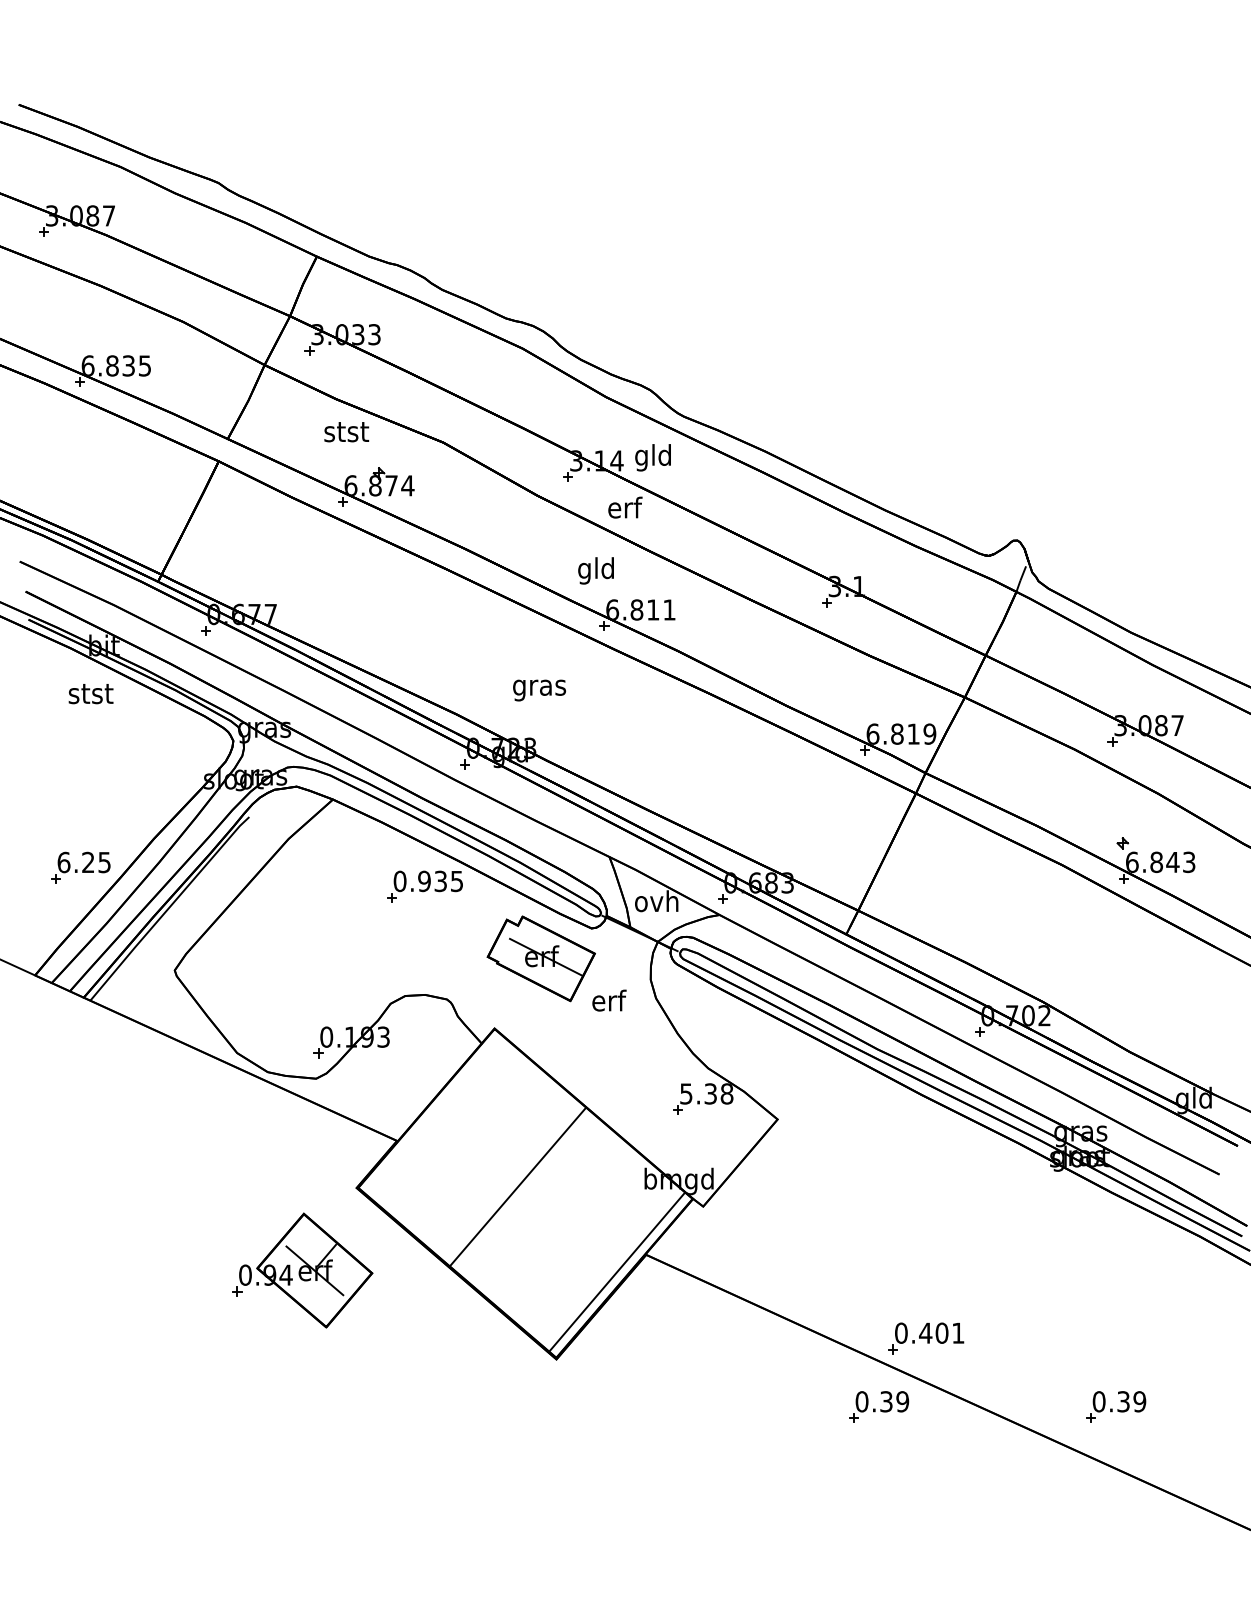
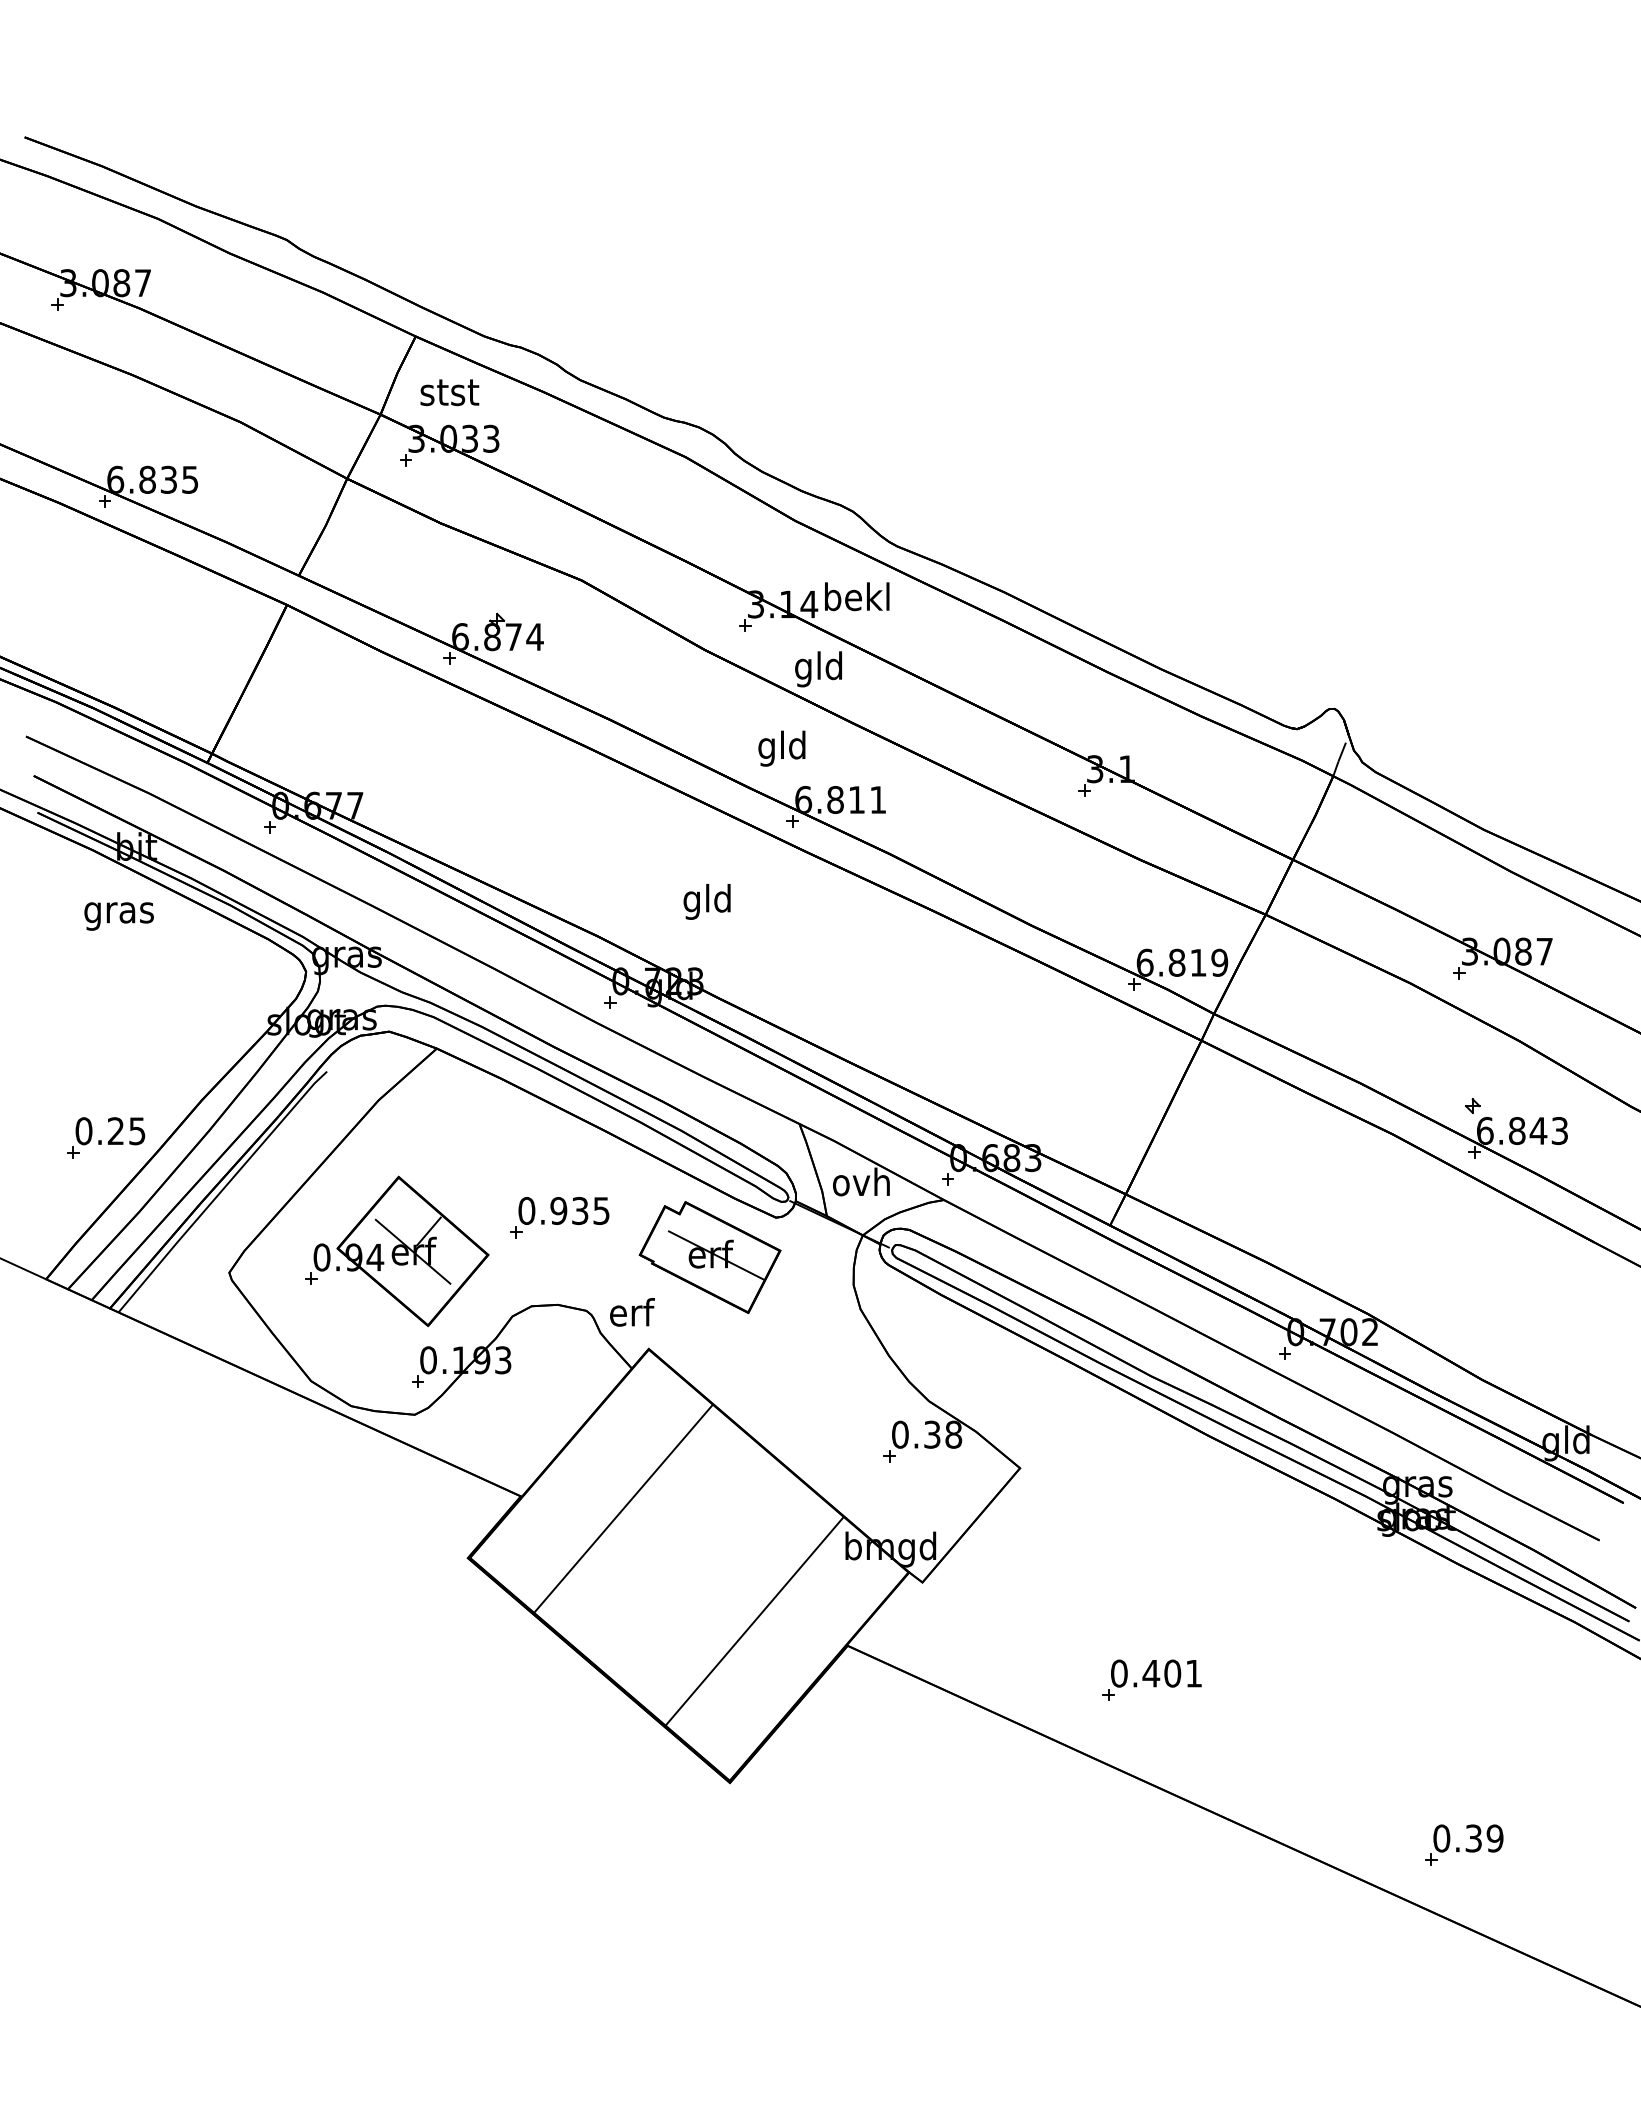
text: (346, 431) -> (449, 392), moved
text: (653, 457) -> (857, 600), gld -> bekl
text: (623, 510) -> (818, 669), erf -> gld
text: (539, 687) -> (707, 901), gras -> gld
text: (90, 696) -> (118, 913), stst -> gras
text: (63, 861) -> (83, 1130), 6.25 -> 0.25
part: (424, 886) -> (559, 1217), moved
text: (609, 1000) -> (632, 1312), moved
text: (686, 1093) -> (900, 1434), 5.38 -> 0.38
line: (518, 1186) -> (623, 1508), moved
part: (303, 1270) -> (397, 1251), moved
line: (617, 1272) -> (754, 1621), moved
part: (925, 1337) -> (1151, 1679), moved
part: (879, 1406) -> (1153, 1844), removed

